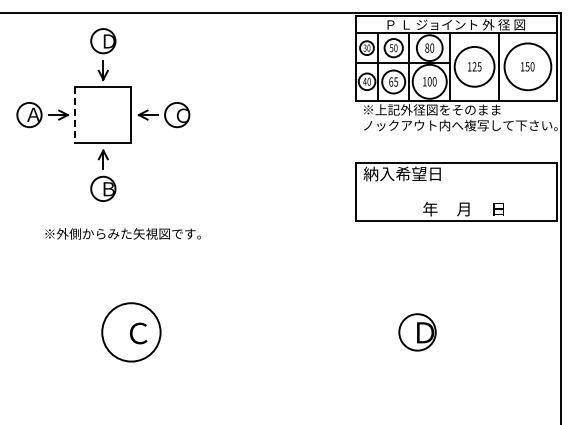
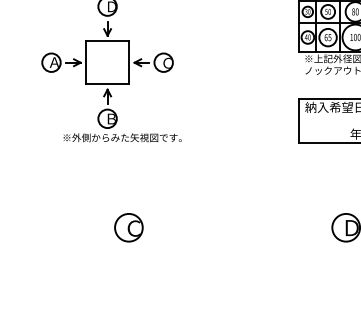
line: (75, 115) -> (86, 63), dashed -> solid
text: (122, 233) -> (122, 137), moved
circle: (131, 332) -> (128, 227), size x0.62

